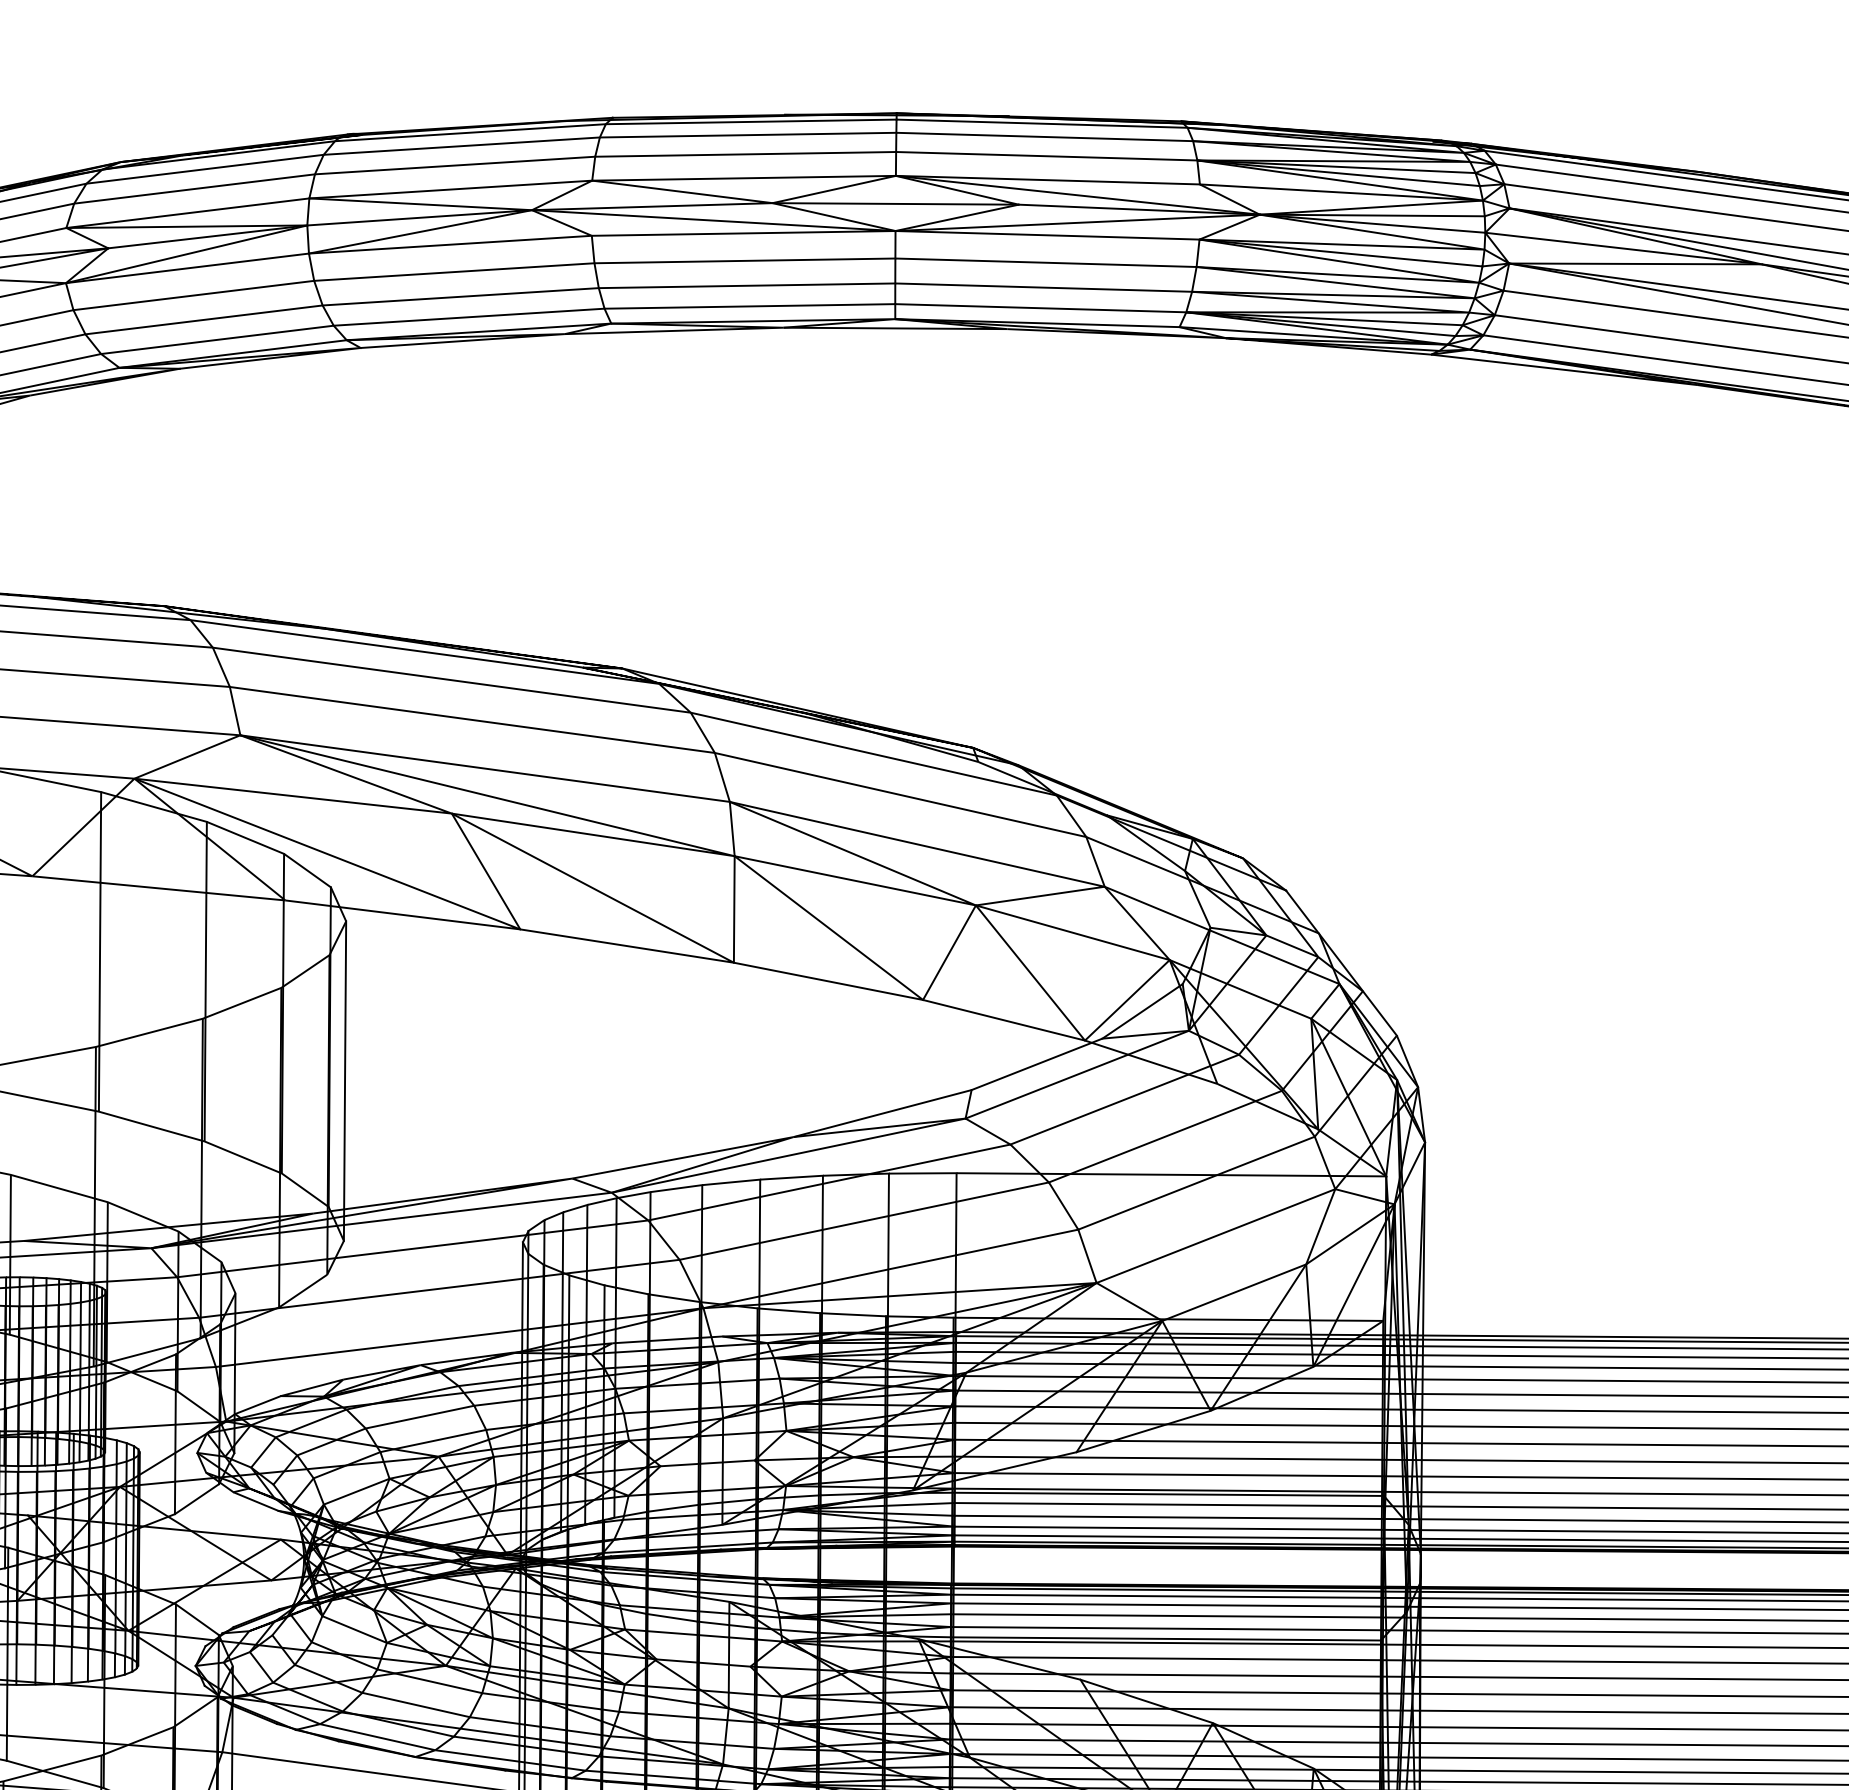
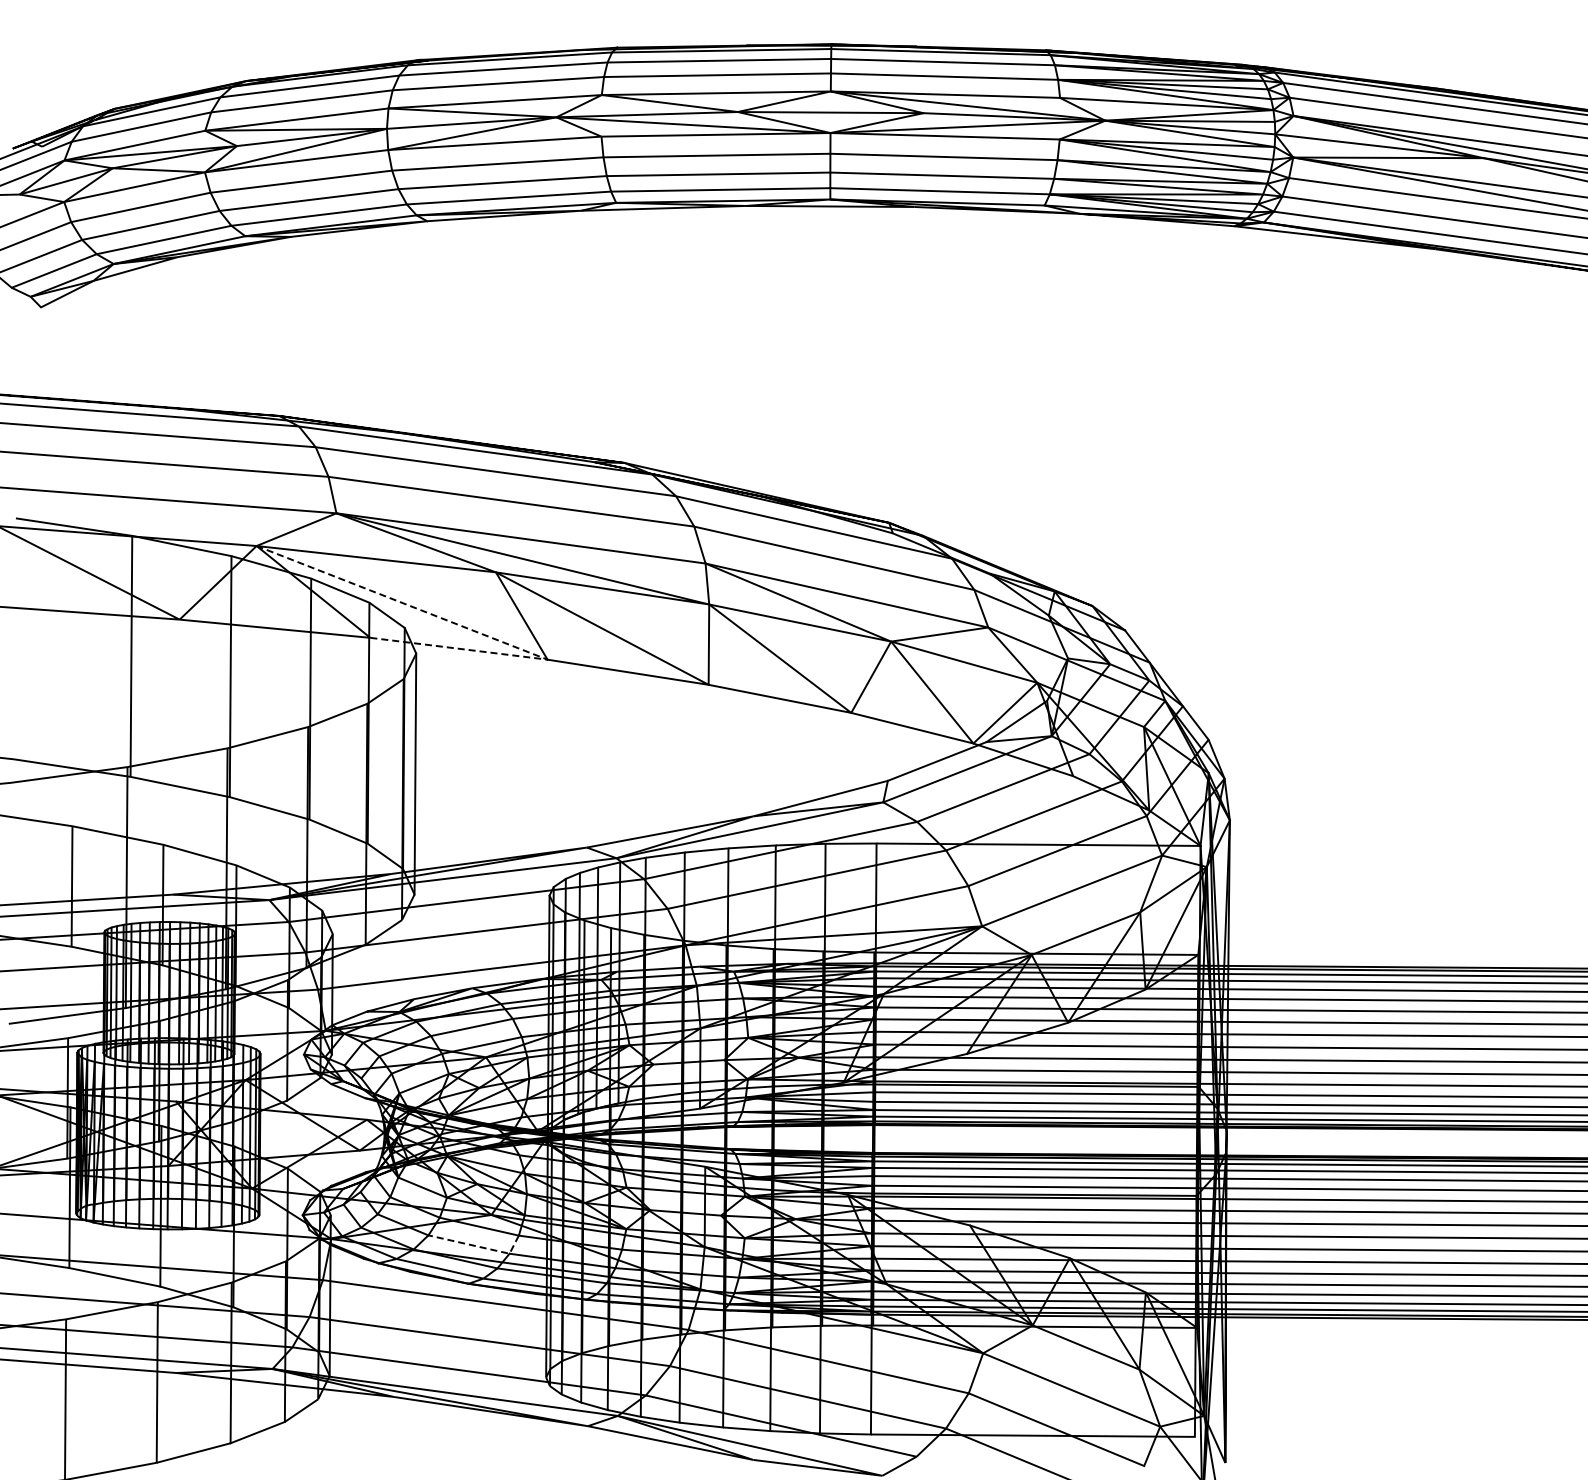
line: (437, 897) -> (485, 635), solid -> dashed
line: (430, 1707) -> (479, 1246), solid -> dashed

